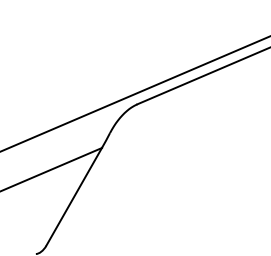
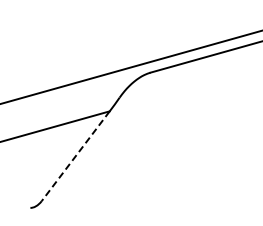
line: (73, 197) -> (75, 156), solid -> dashed

